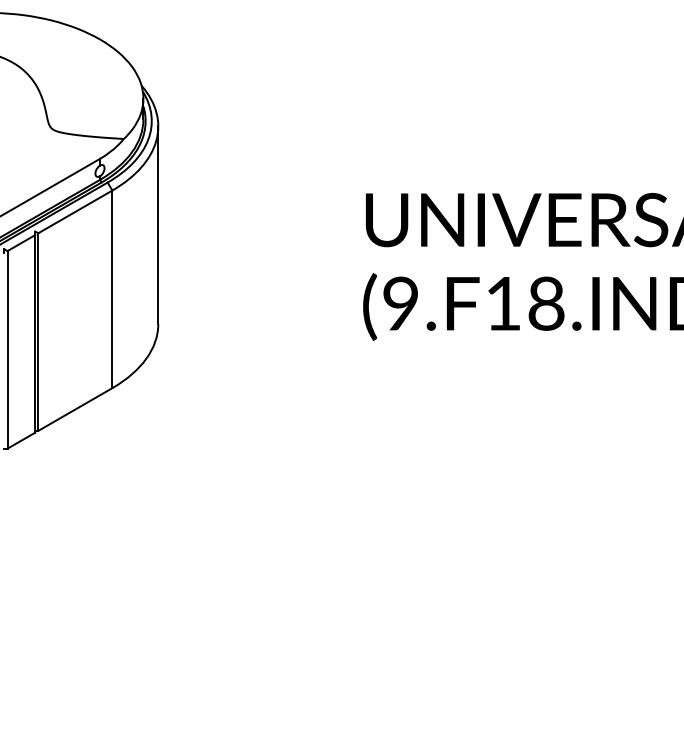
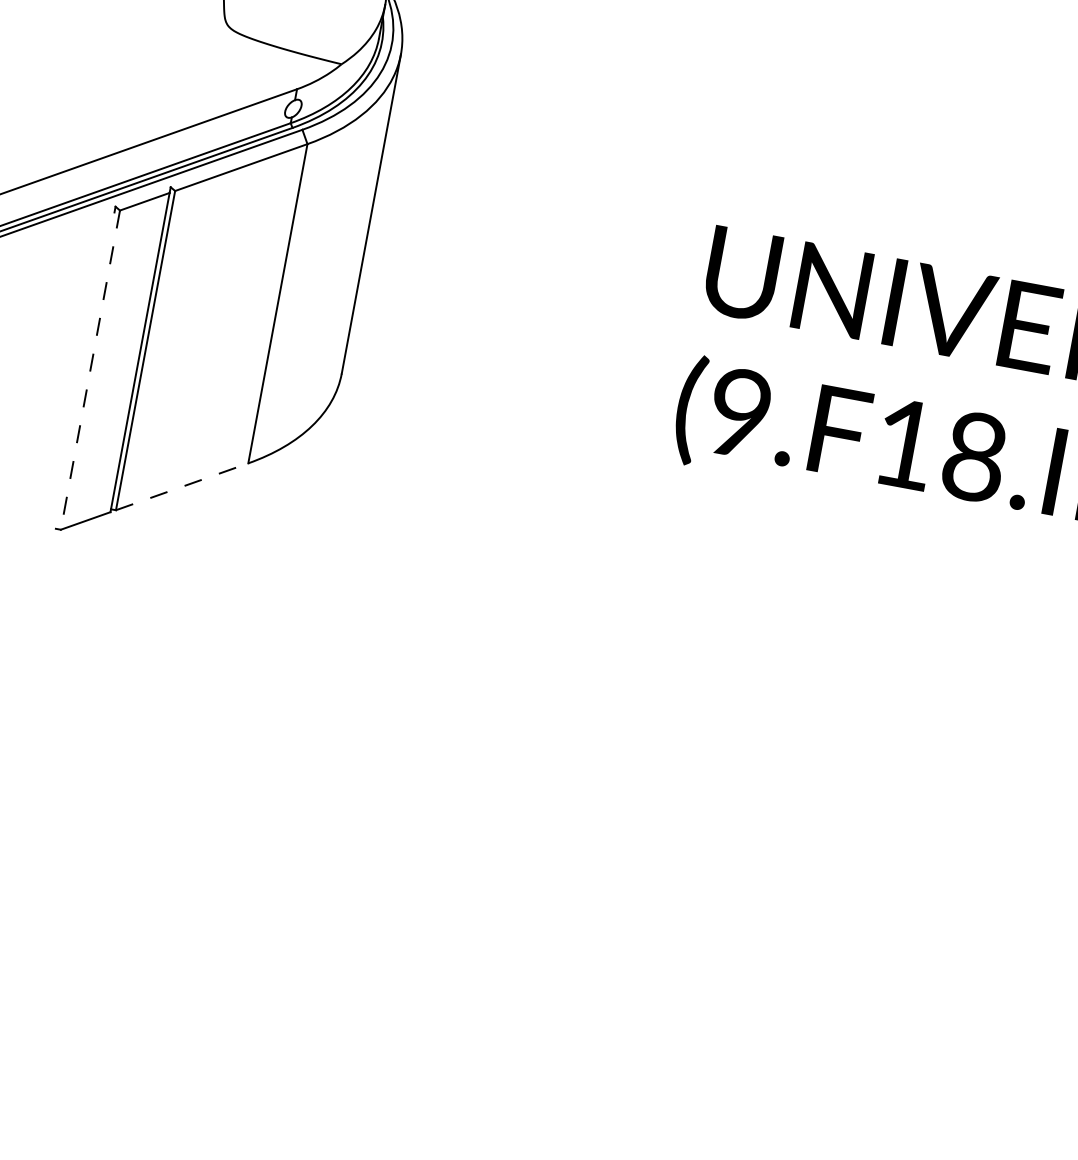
line: (7, 349) -> (90, 369), solid -> dashed
line: (75, 409) -> (182, 486), solid -> dashed

